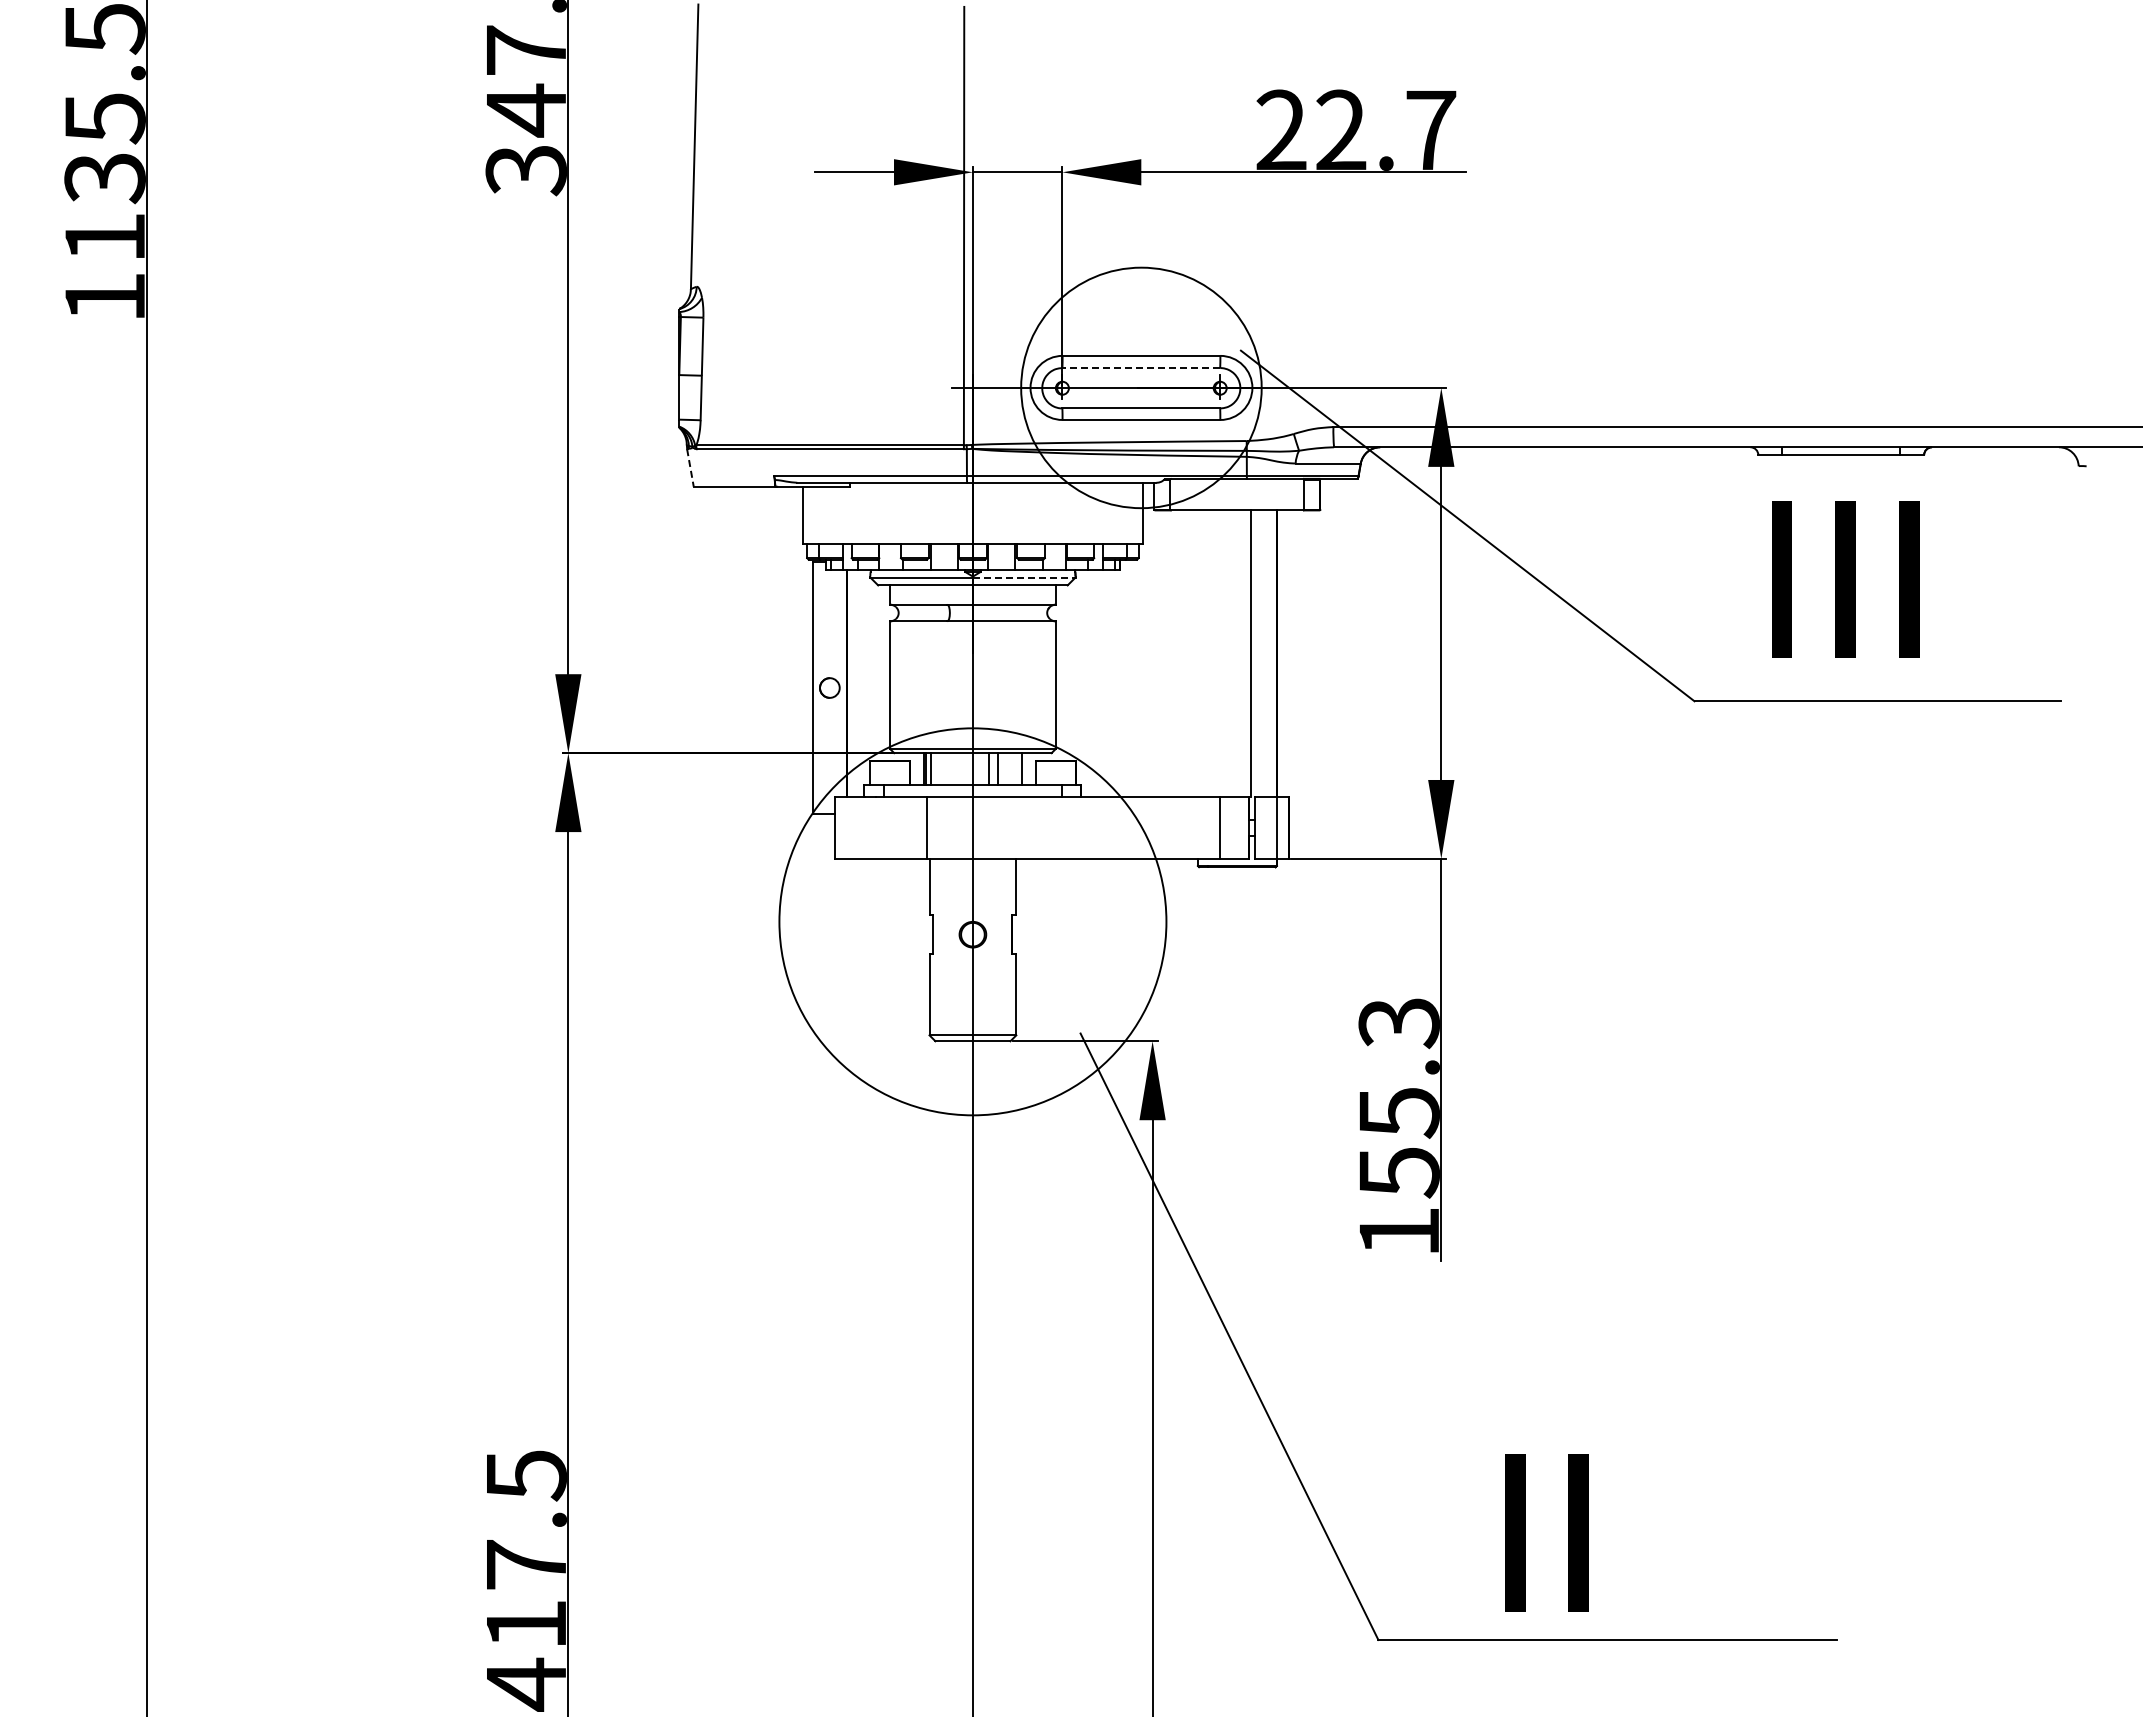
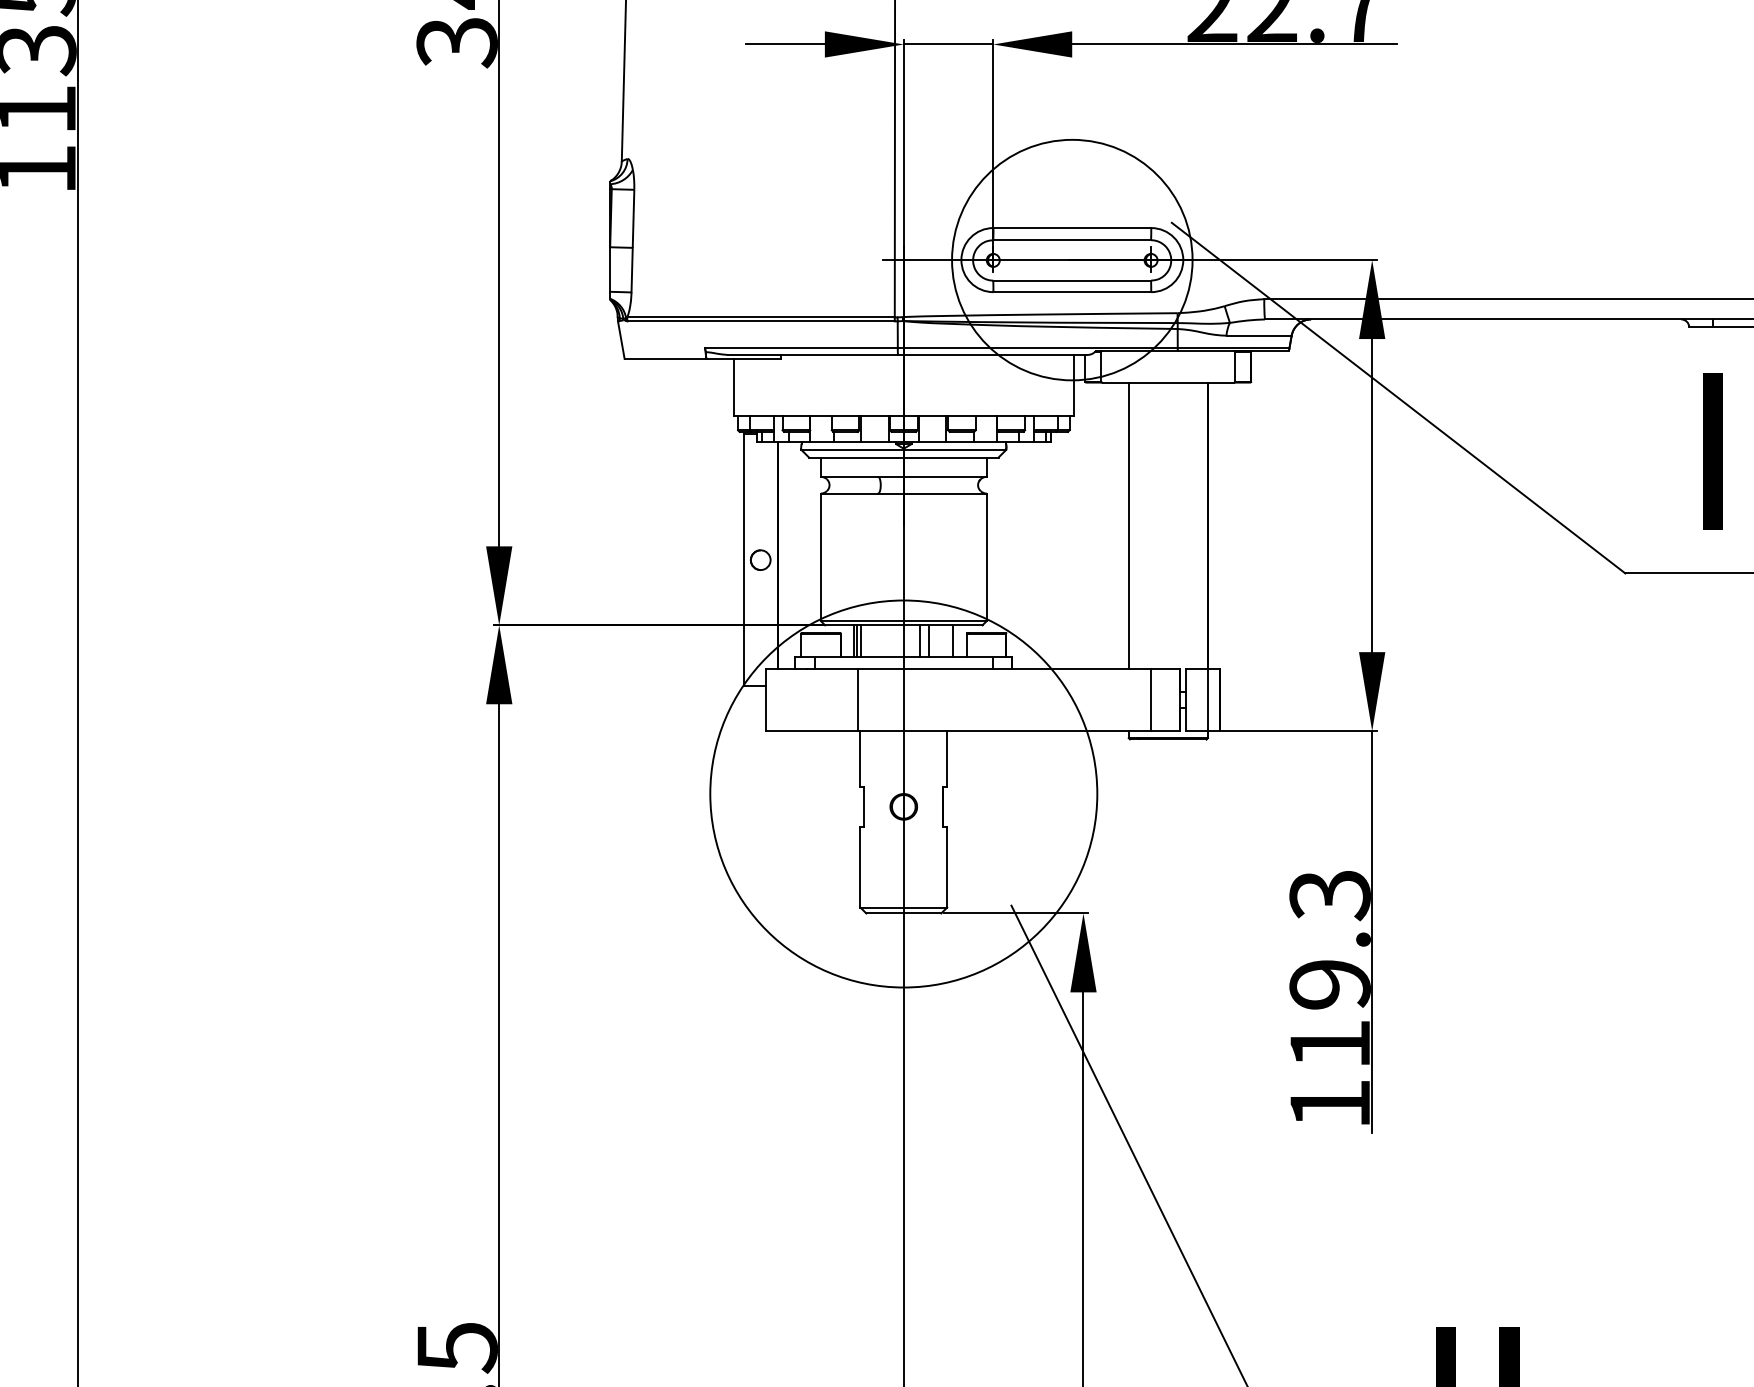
line: (1141, 368) -> (1072, 240), dashed -> solid
line: (690, 468) -> (621, 340), dashed -> solid
line: (1024, 577) -> (955, 449), dashed -> solid
line: (1250, 653) -> (1128, 525), moved
text: (1398, 1143) -> (1329, 1015), 155.3 -> 119.3

